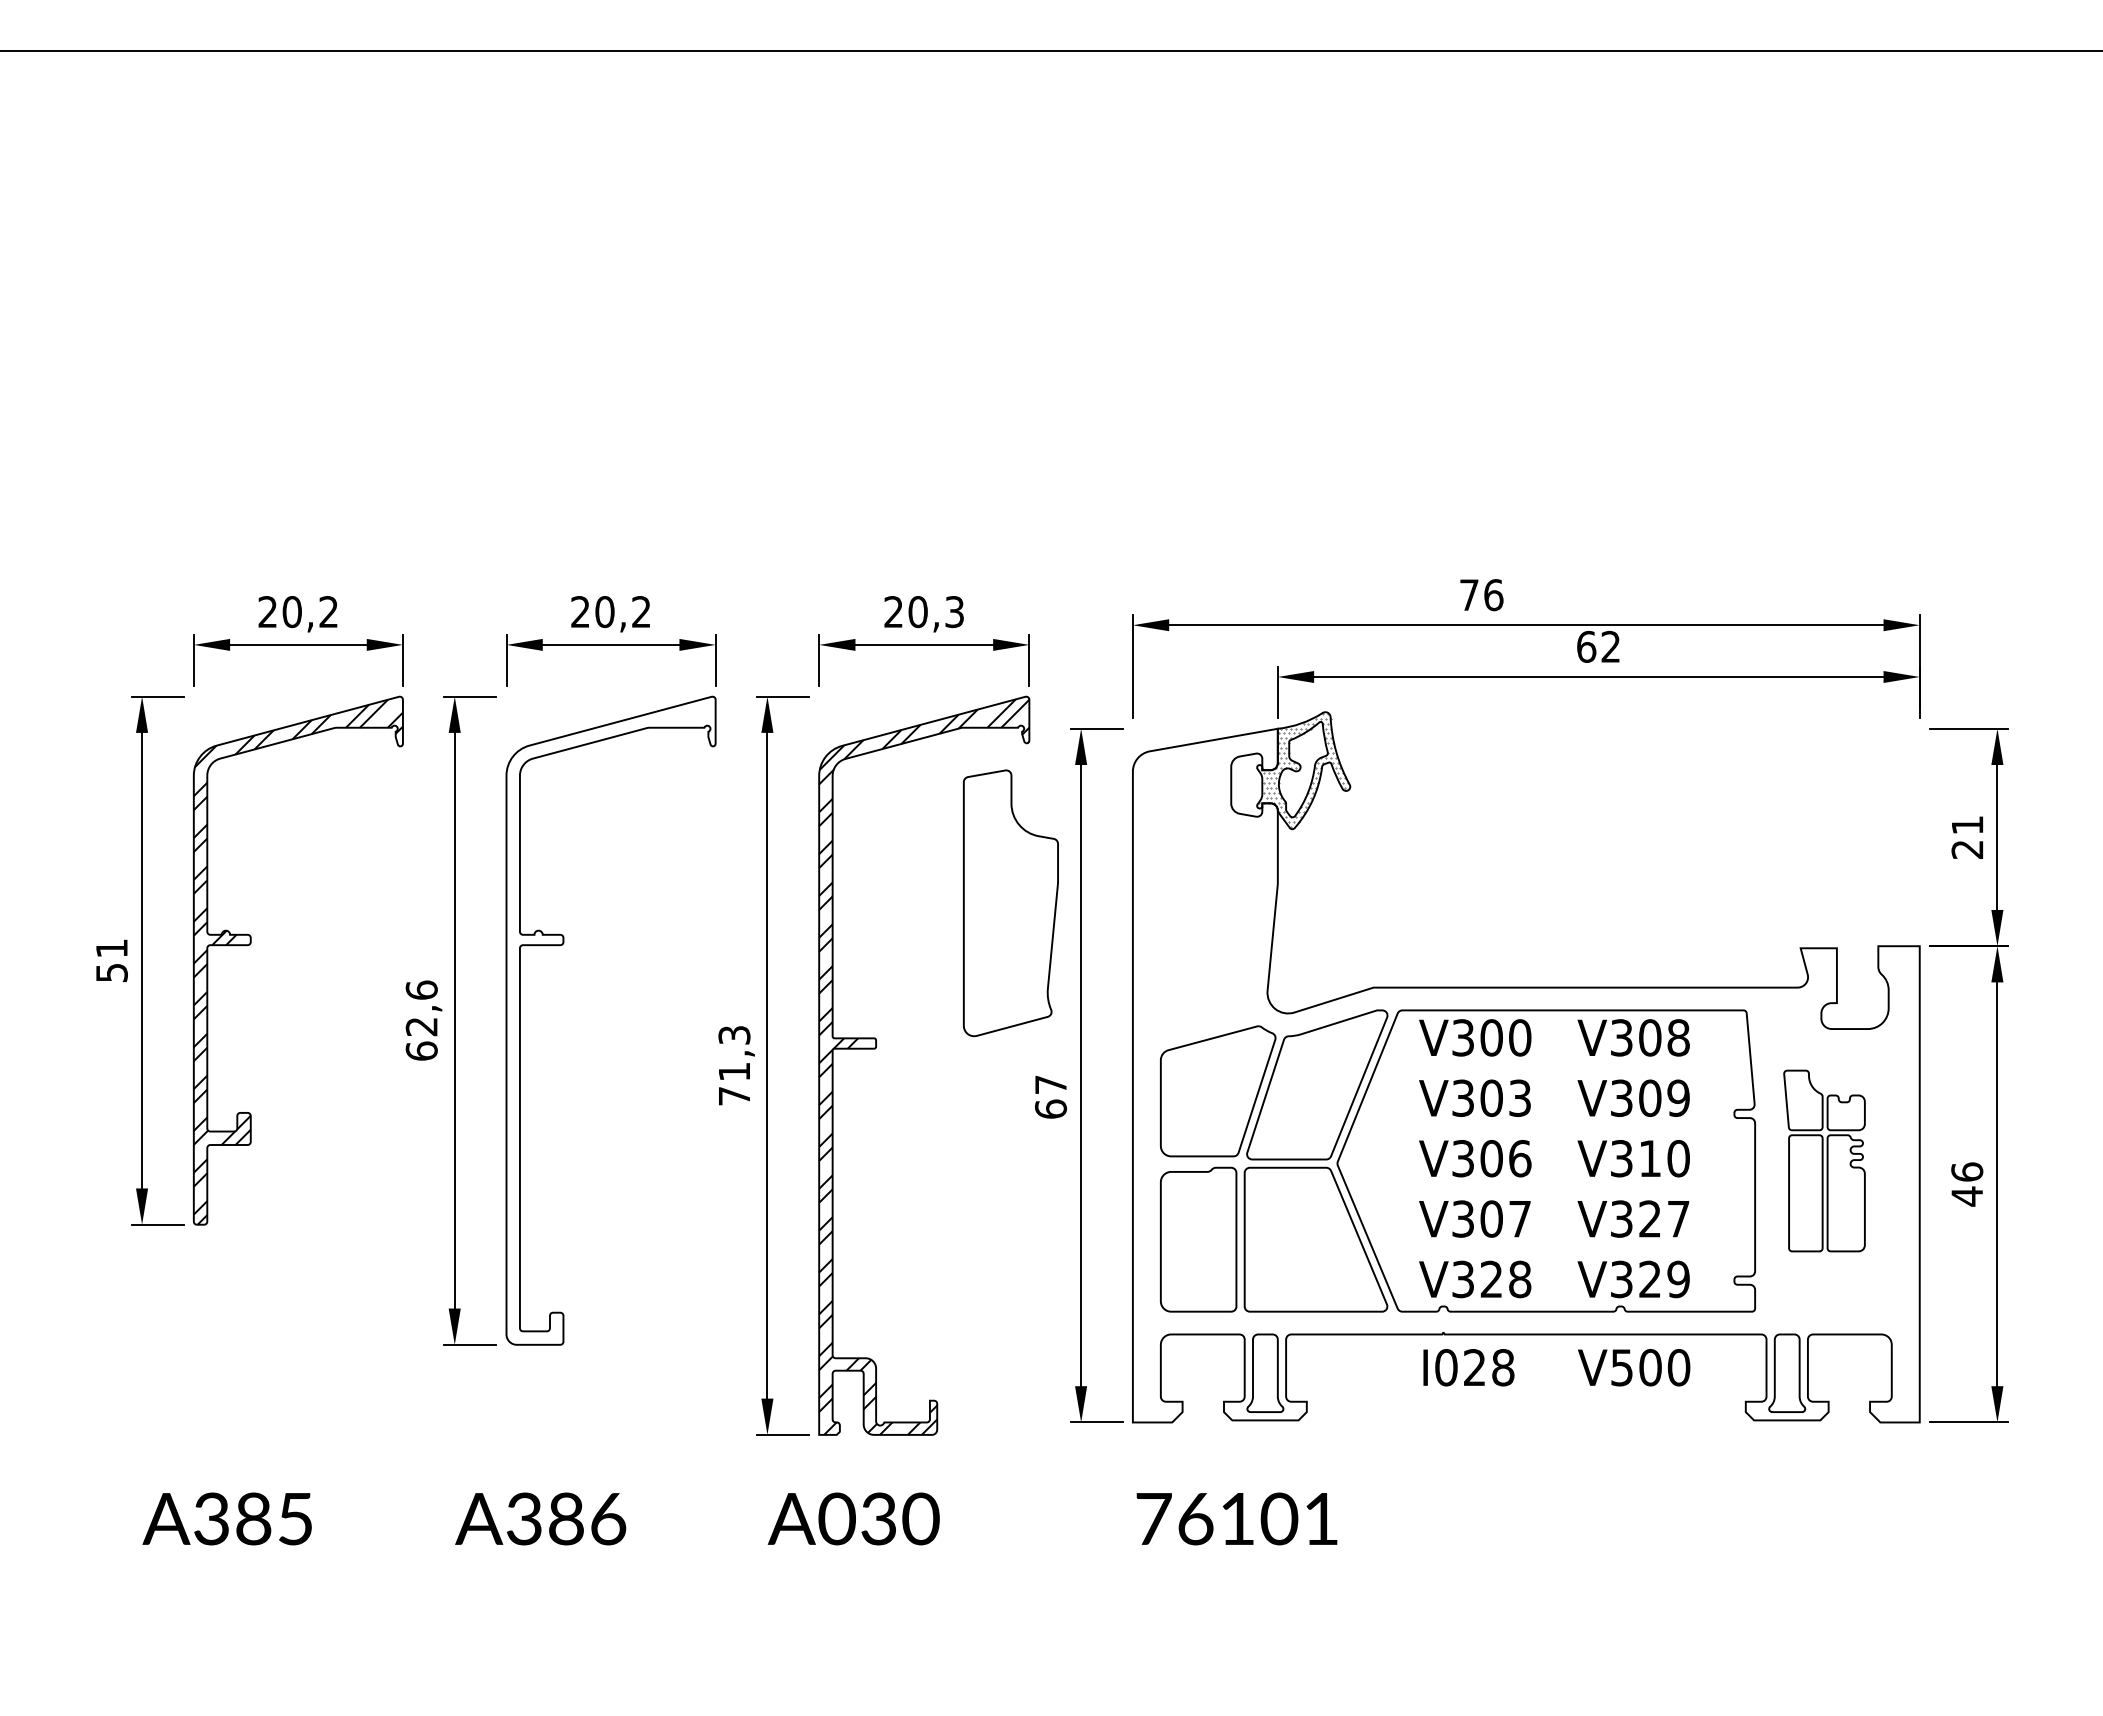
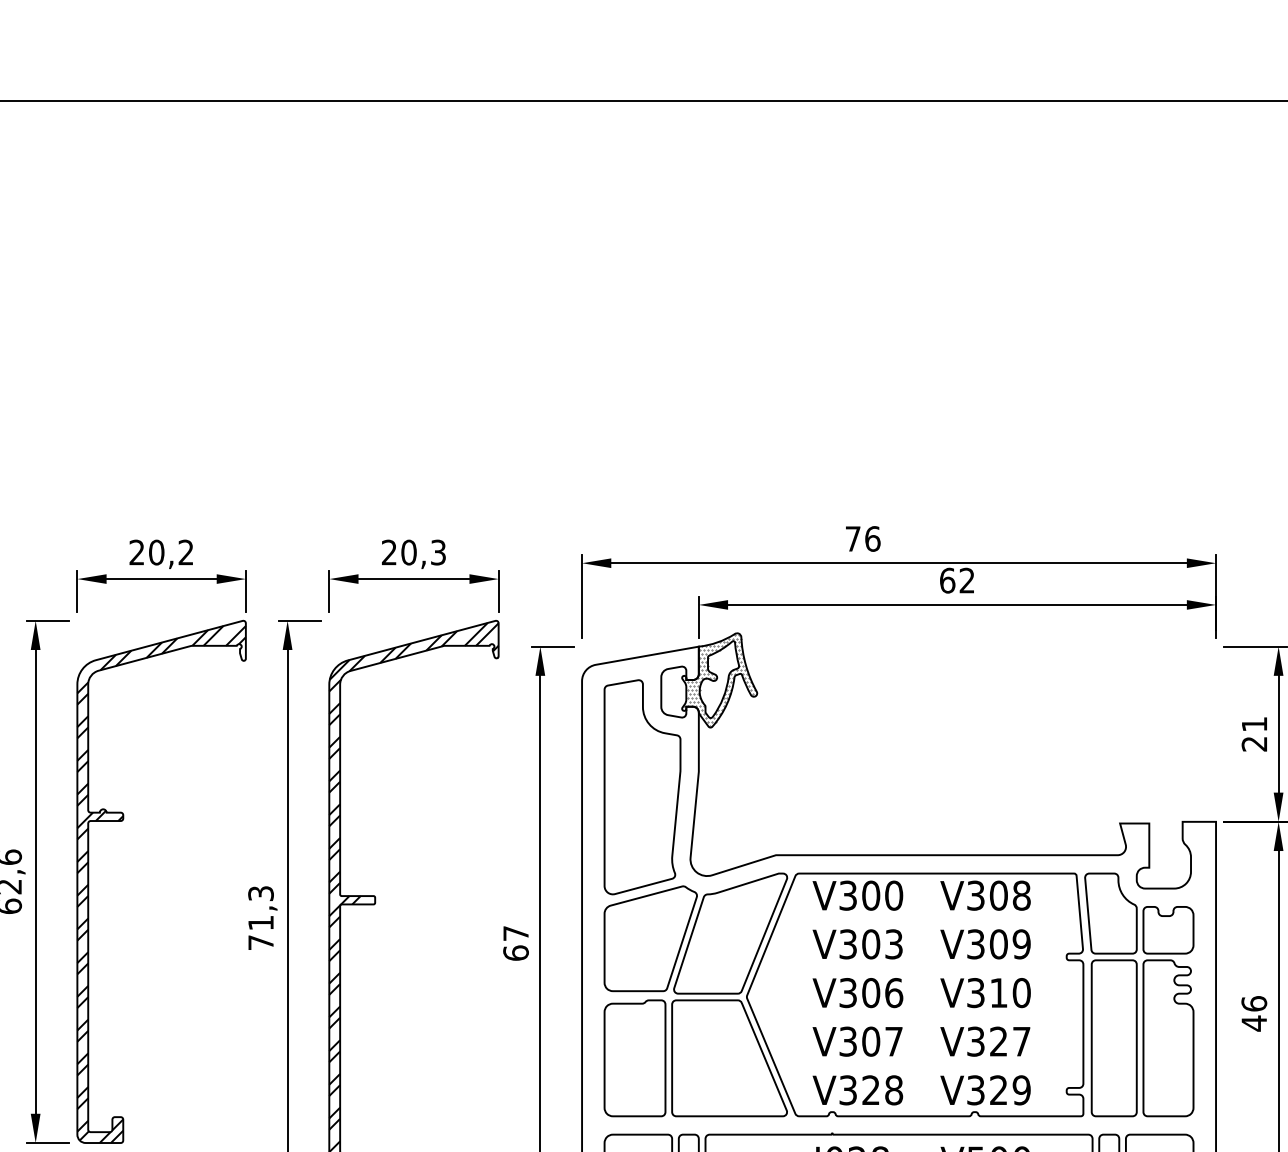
part: (1010, 903) -> (642, 787), moved
hatch: (610, 1023) -> (161, 884), added
part: (1824, 1160) -> (1139, 994), size x1.67

